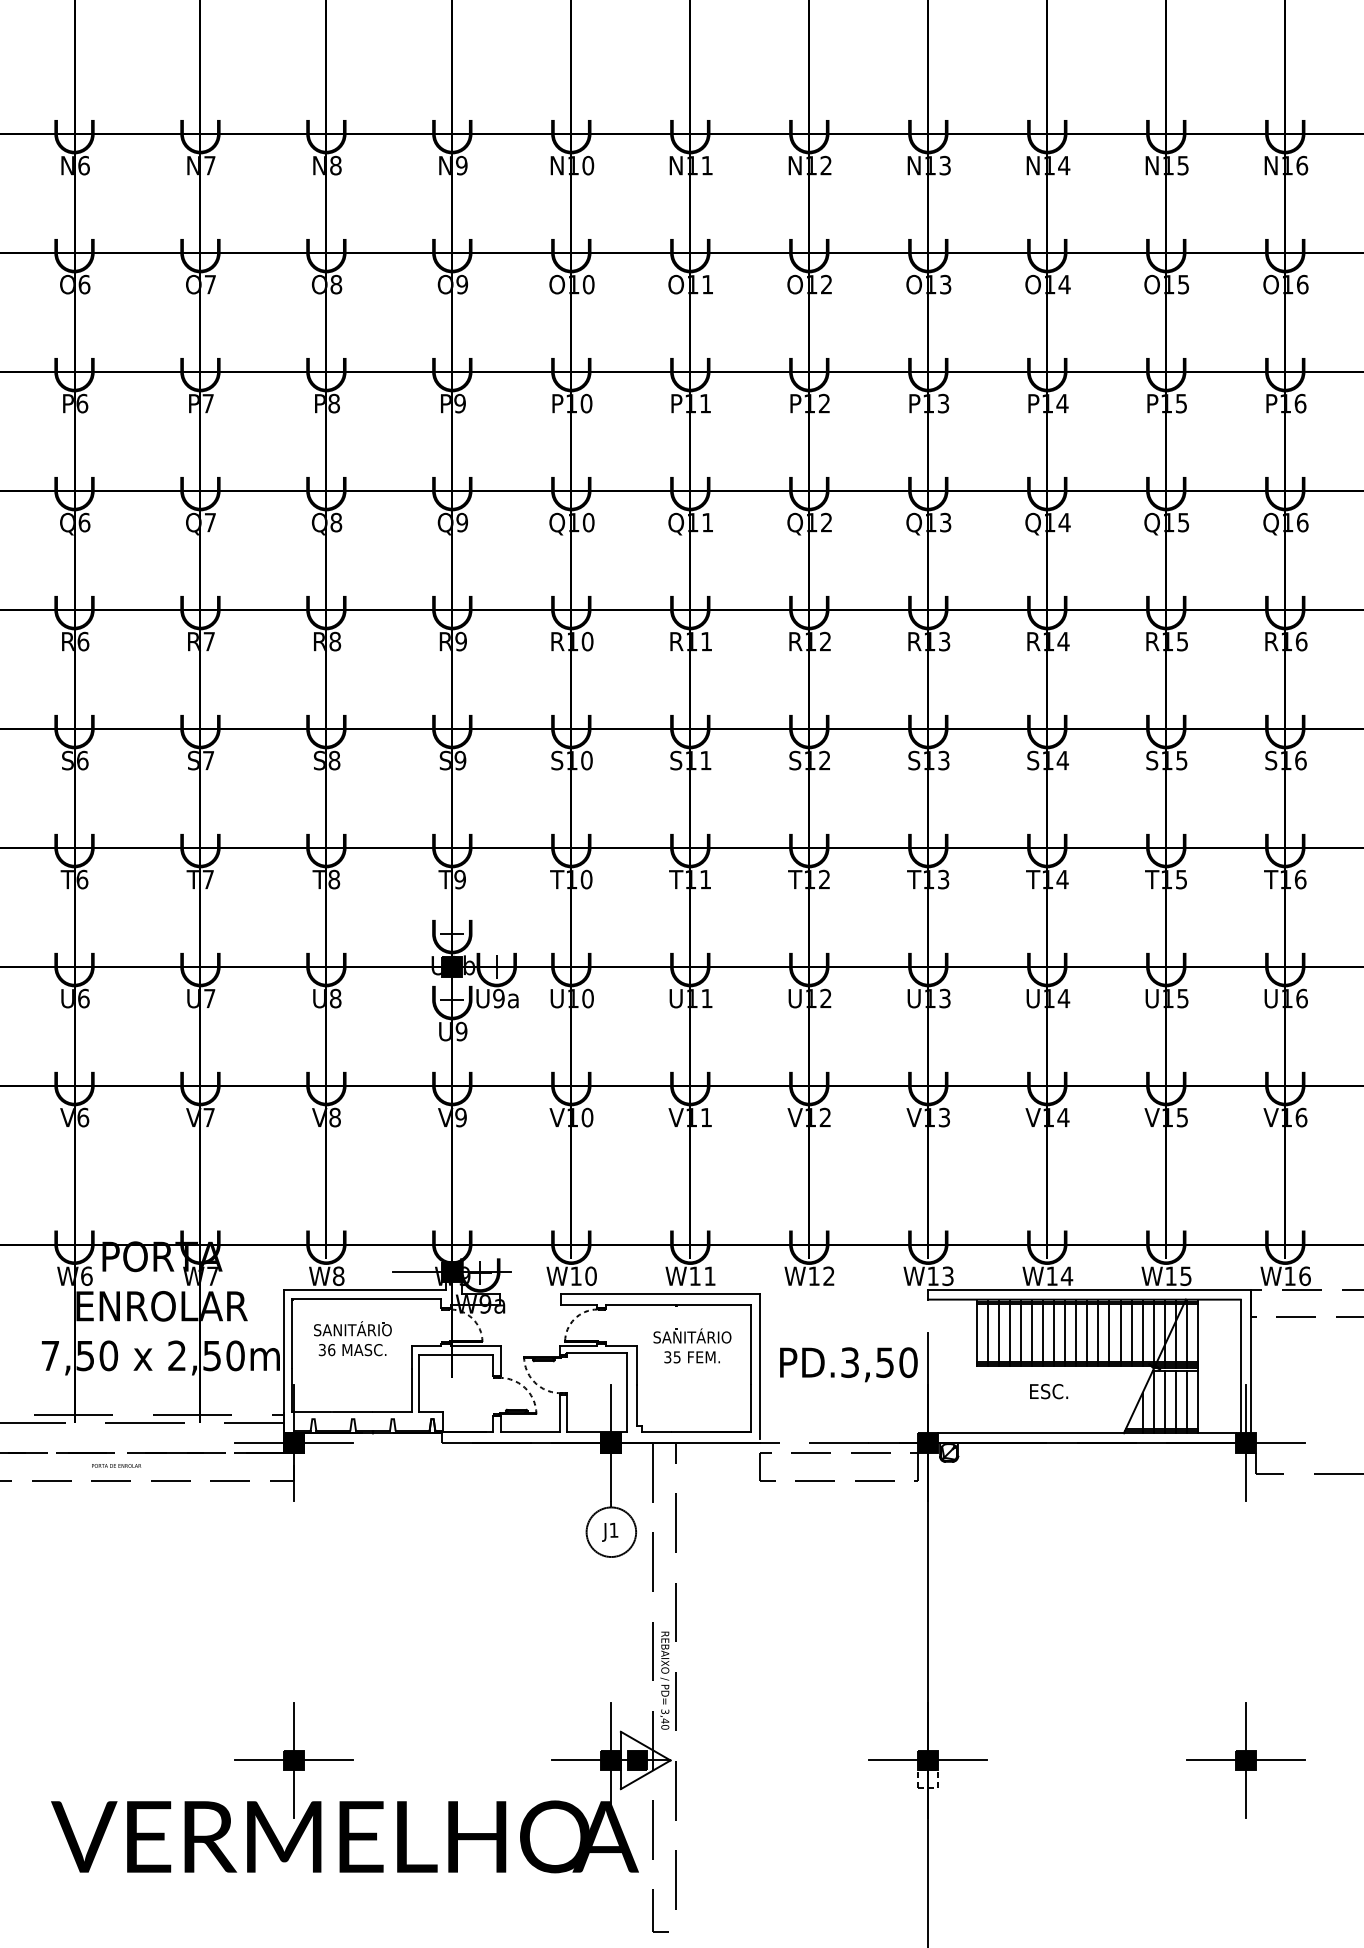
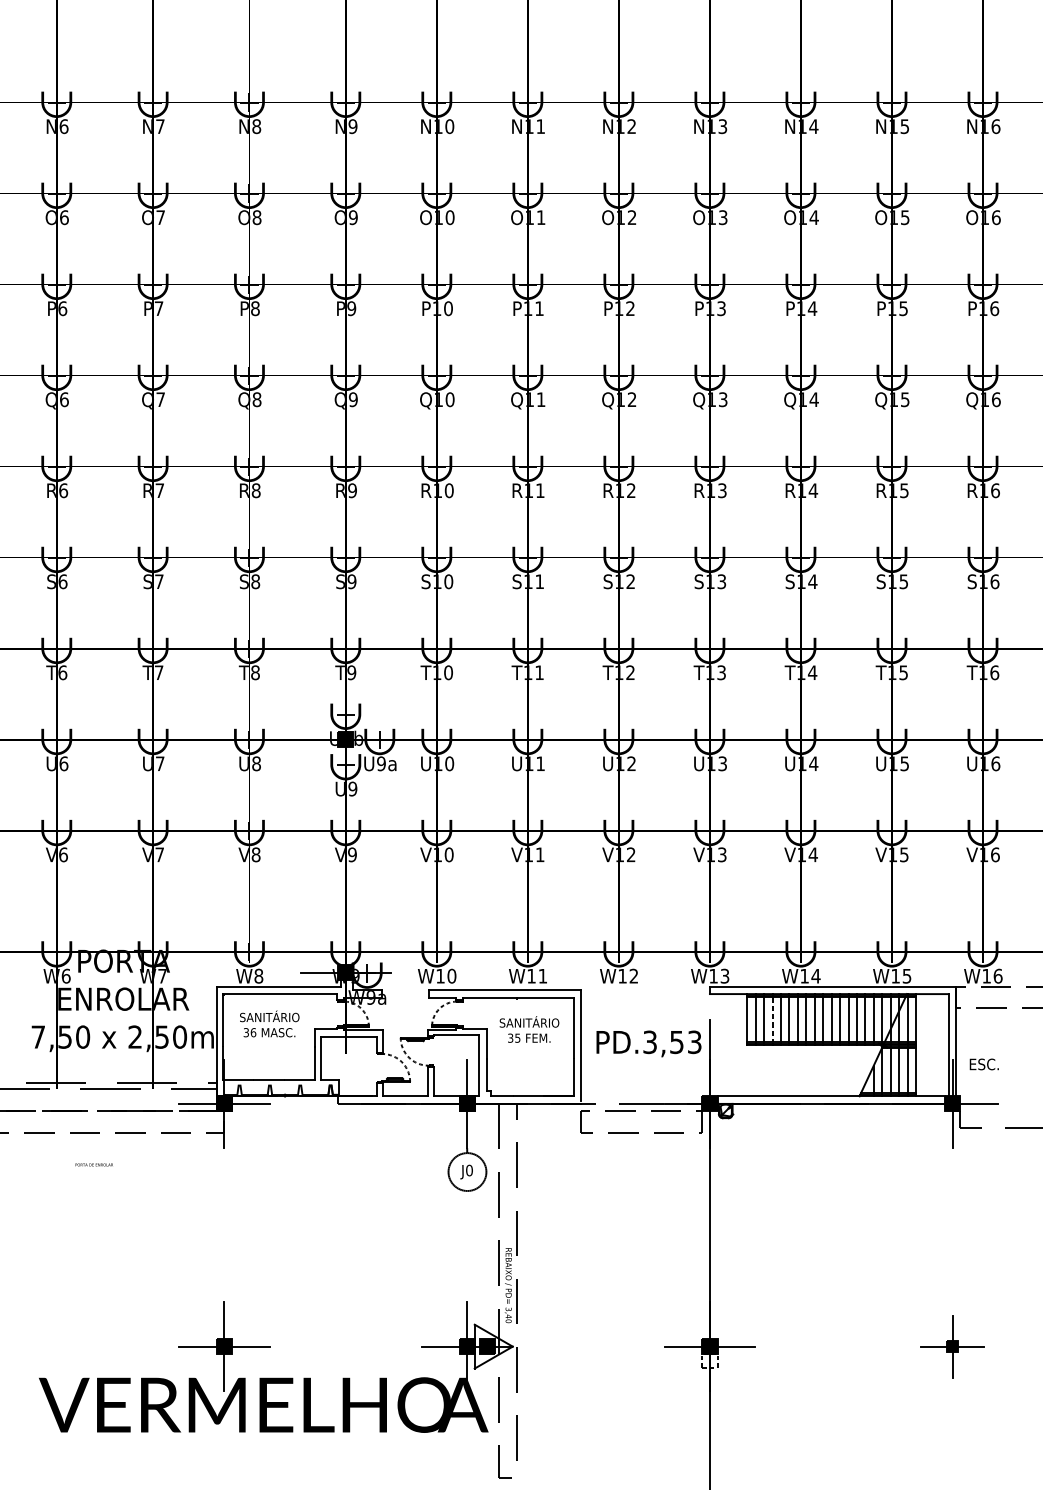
line: (1010, 1333) -> (772, 1020), solid -> dashed
text: (908, 1362) -> (694, 1042), PD.3,50 -> PD.3,53
text: (1049, 1391) -> (984, 1064), moved
text: (116, 1465) -> (94, 1164), moved
text: (613, 1529) -> (469, 1169), J1 -> J0
part: (1245, 1760) -> (952, 1346), size x0.7

